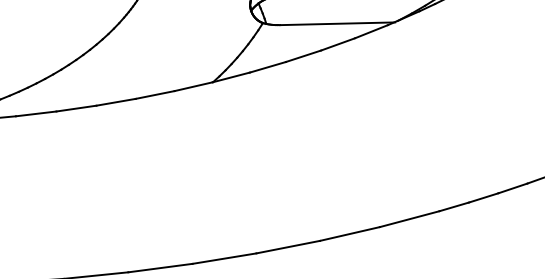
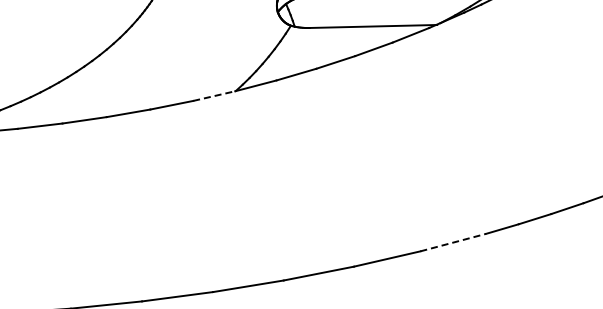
line: (193, 87) -> (214, 96), solid -> dashed
line: (409, 219) -> (453, 242), solid -> dashed

